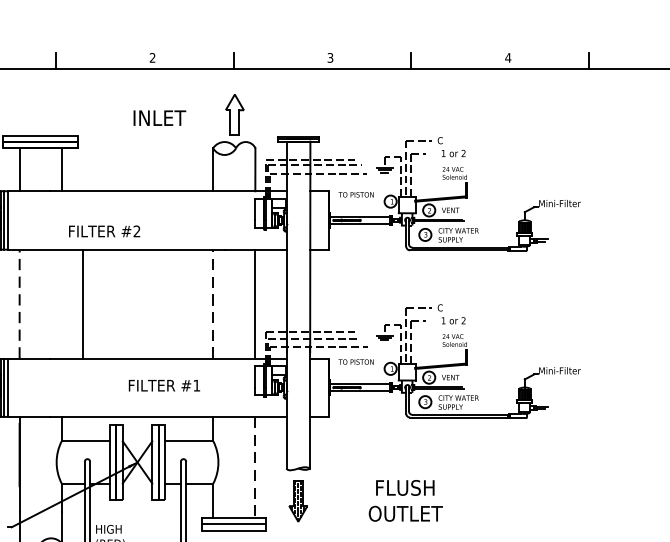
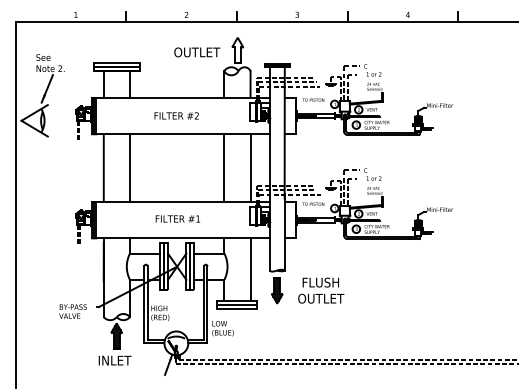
text: (170, 118) -> (197, 52), INLET -> OUTLET
text: (104, 230) -> (176, 115), moved
line: (19, 304) -> (103, 168), dashed -> solid
line: (81, 304) -> (129, 168), moved
line: (213, 304) -> (224, 168), dashed -> solid
text: (163, 384) -> (177, 218), moved
line: (255, 468) -> (250, 270), dashed -> solid
text: (406, 500) -> (321, 290), moved

